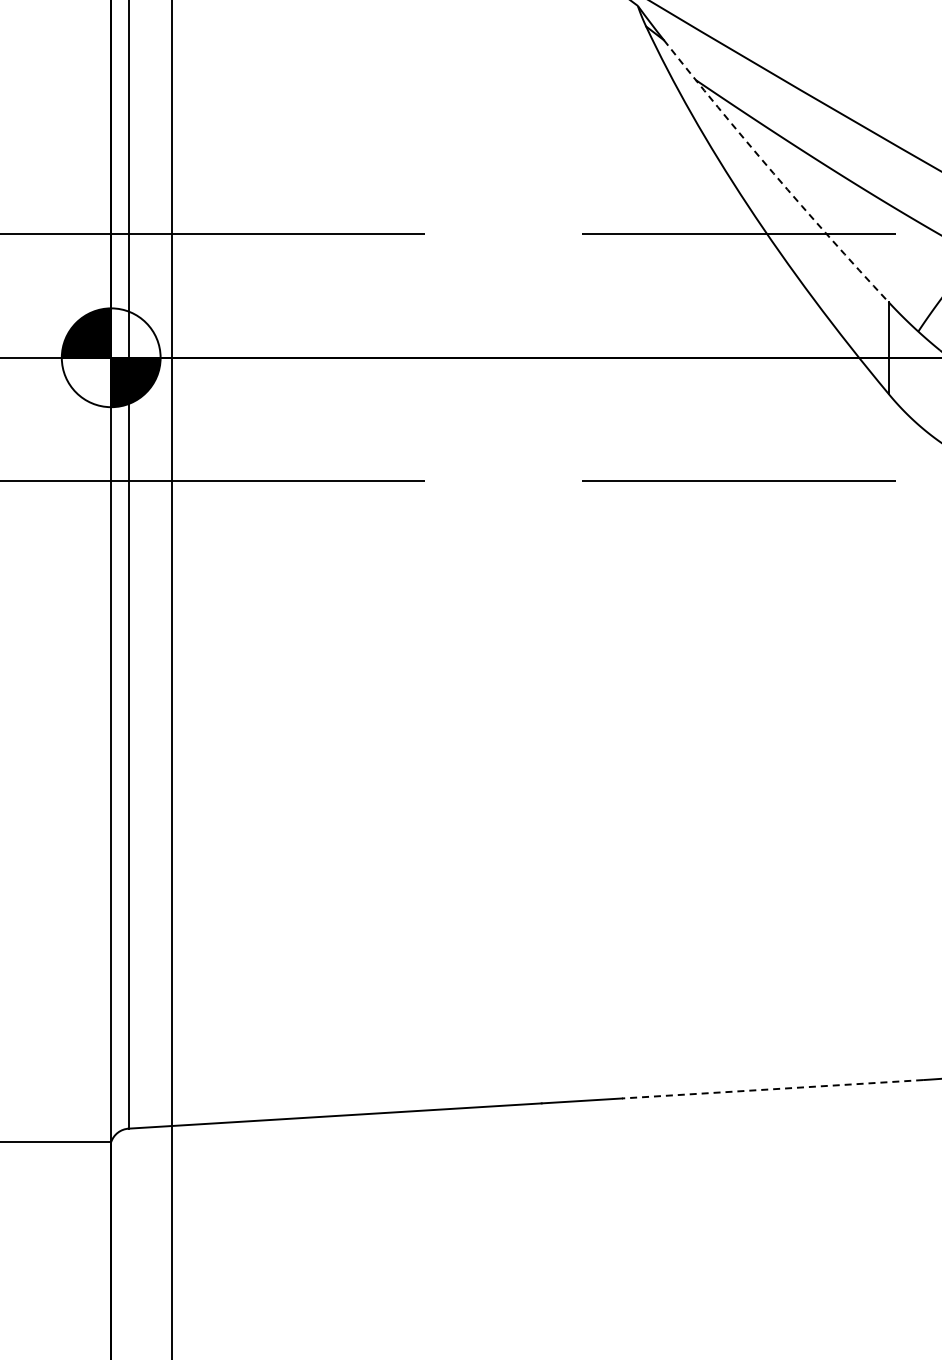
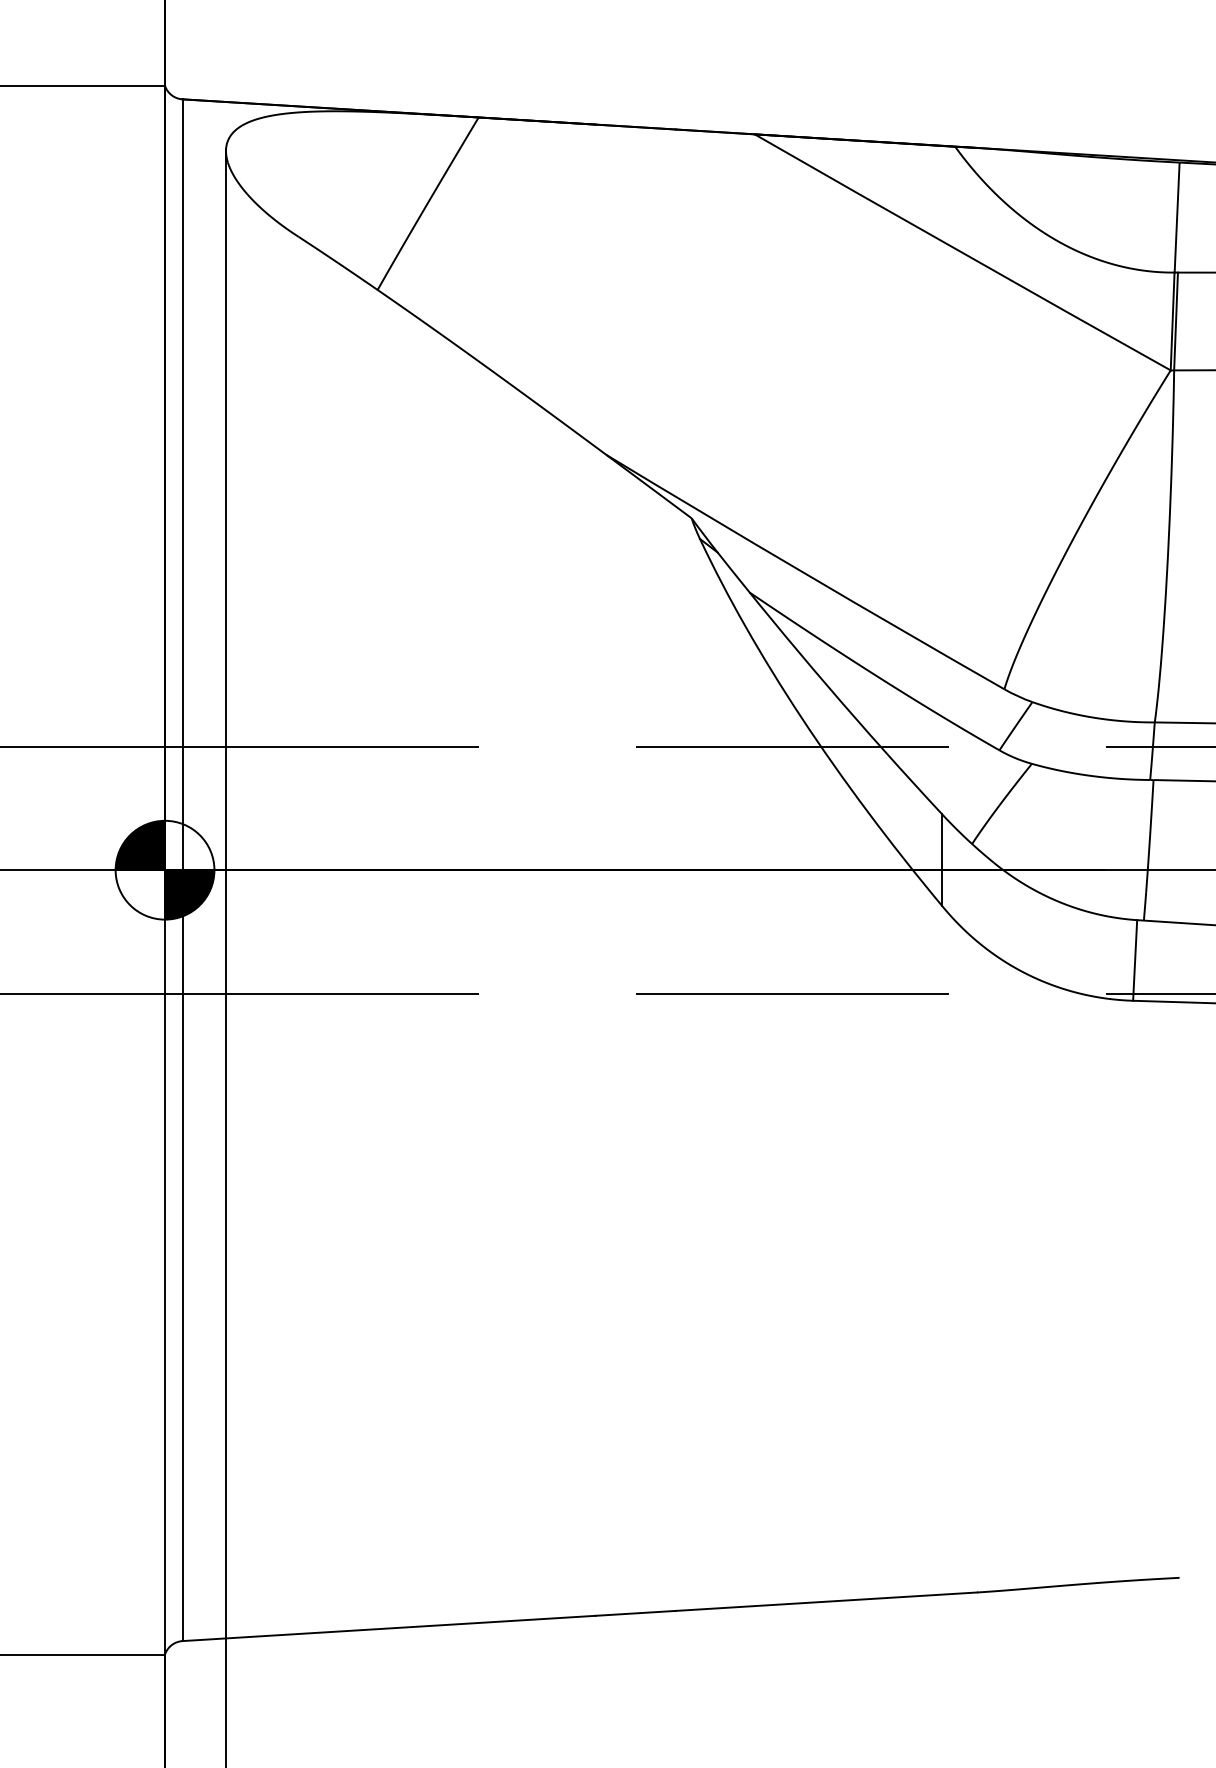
arc: (773, 173) -> (827, 685), dashed -> solid
line: (772, 1089) -> (826, 1601), dashed -> solid

